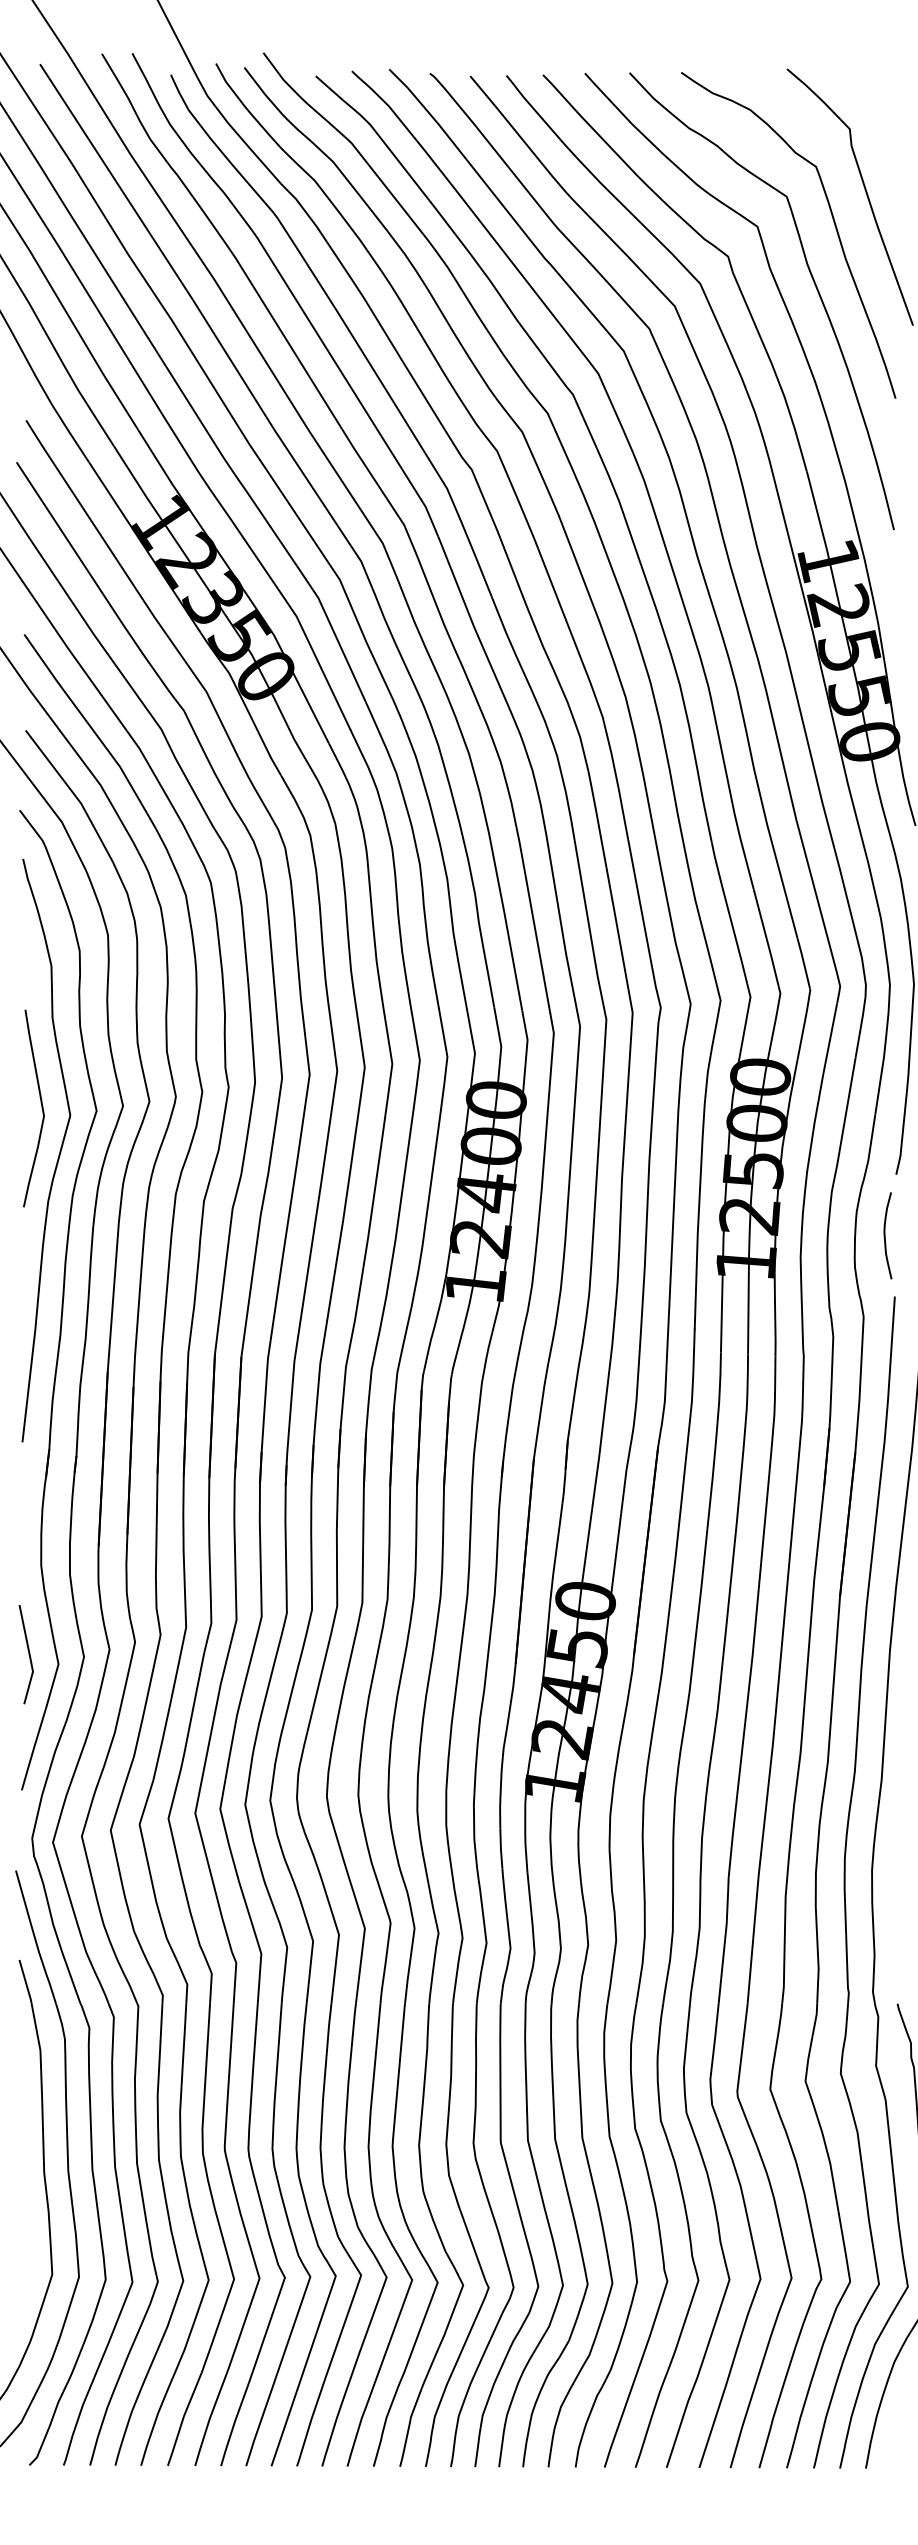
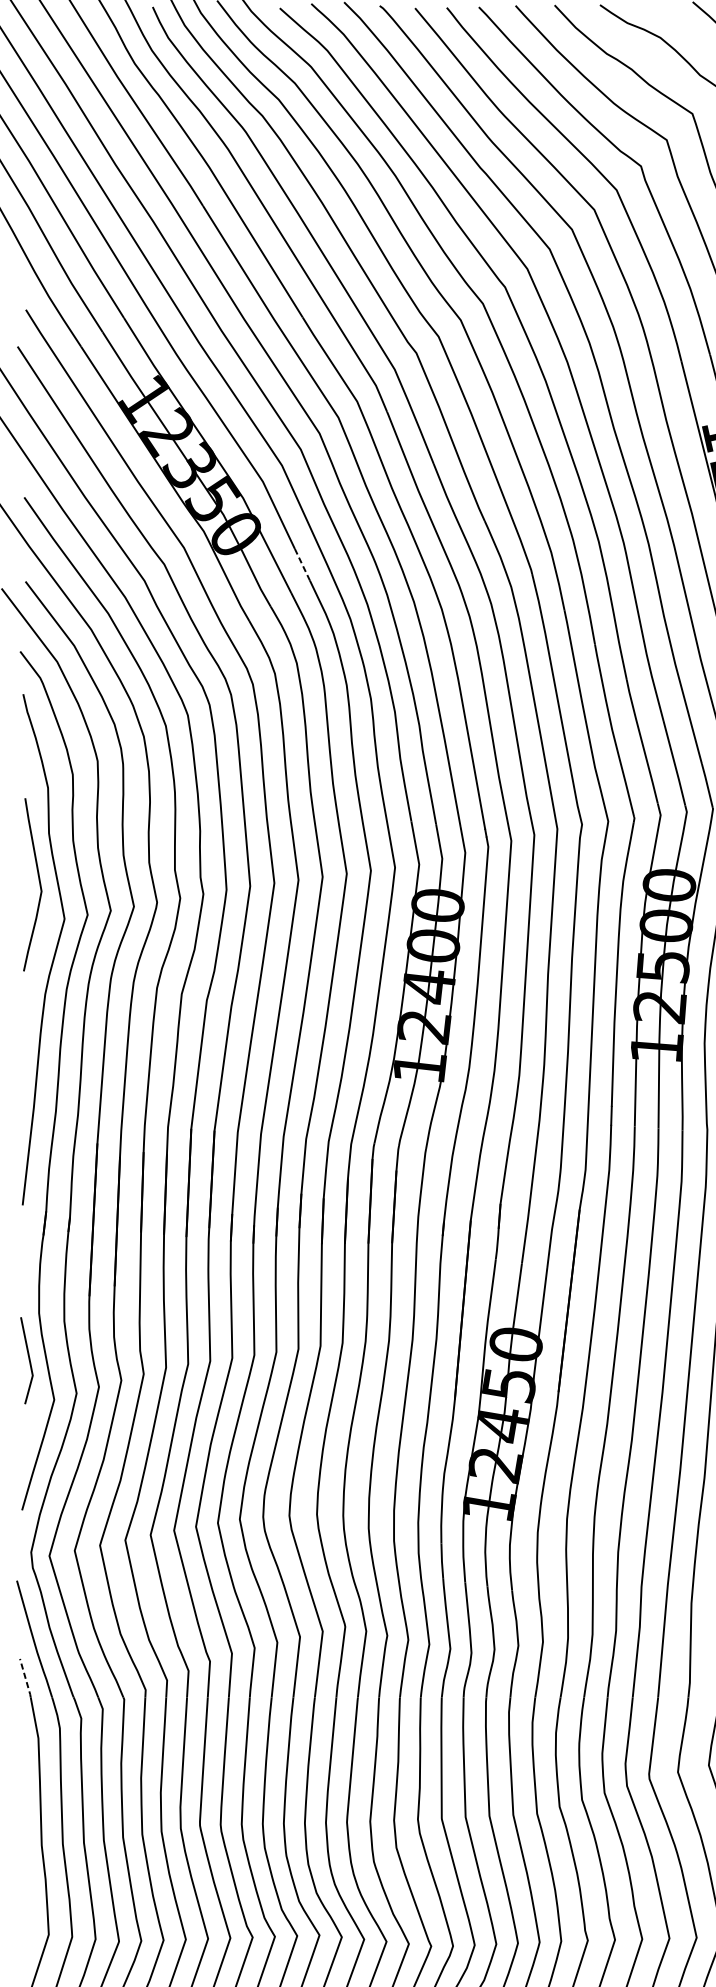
line: (341, 710) -> (302, 564), solid -> dashed
curve: (41, 1108) -> (39, 884), moved
line: (28, 1654) -> (28, 1360), moved
line: (25, 1981) -> (25, 1677), solid -> dashed

